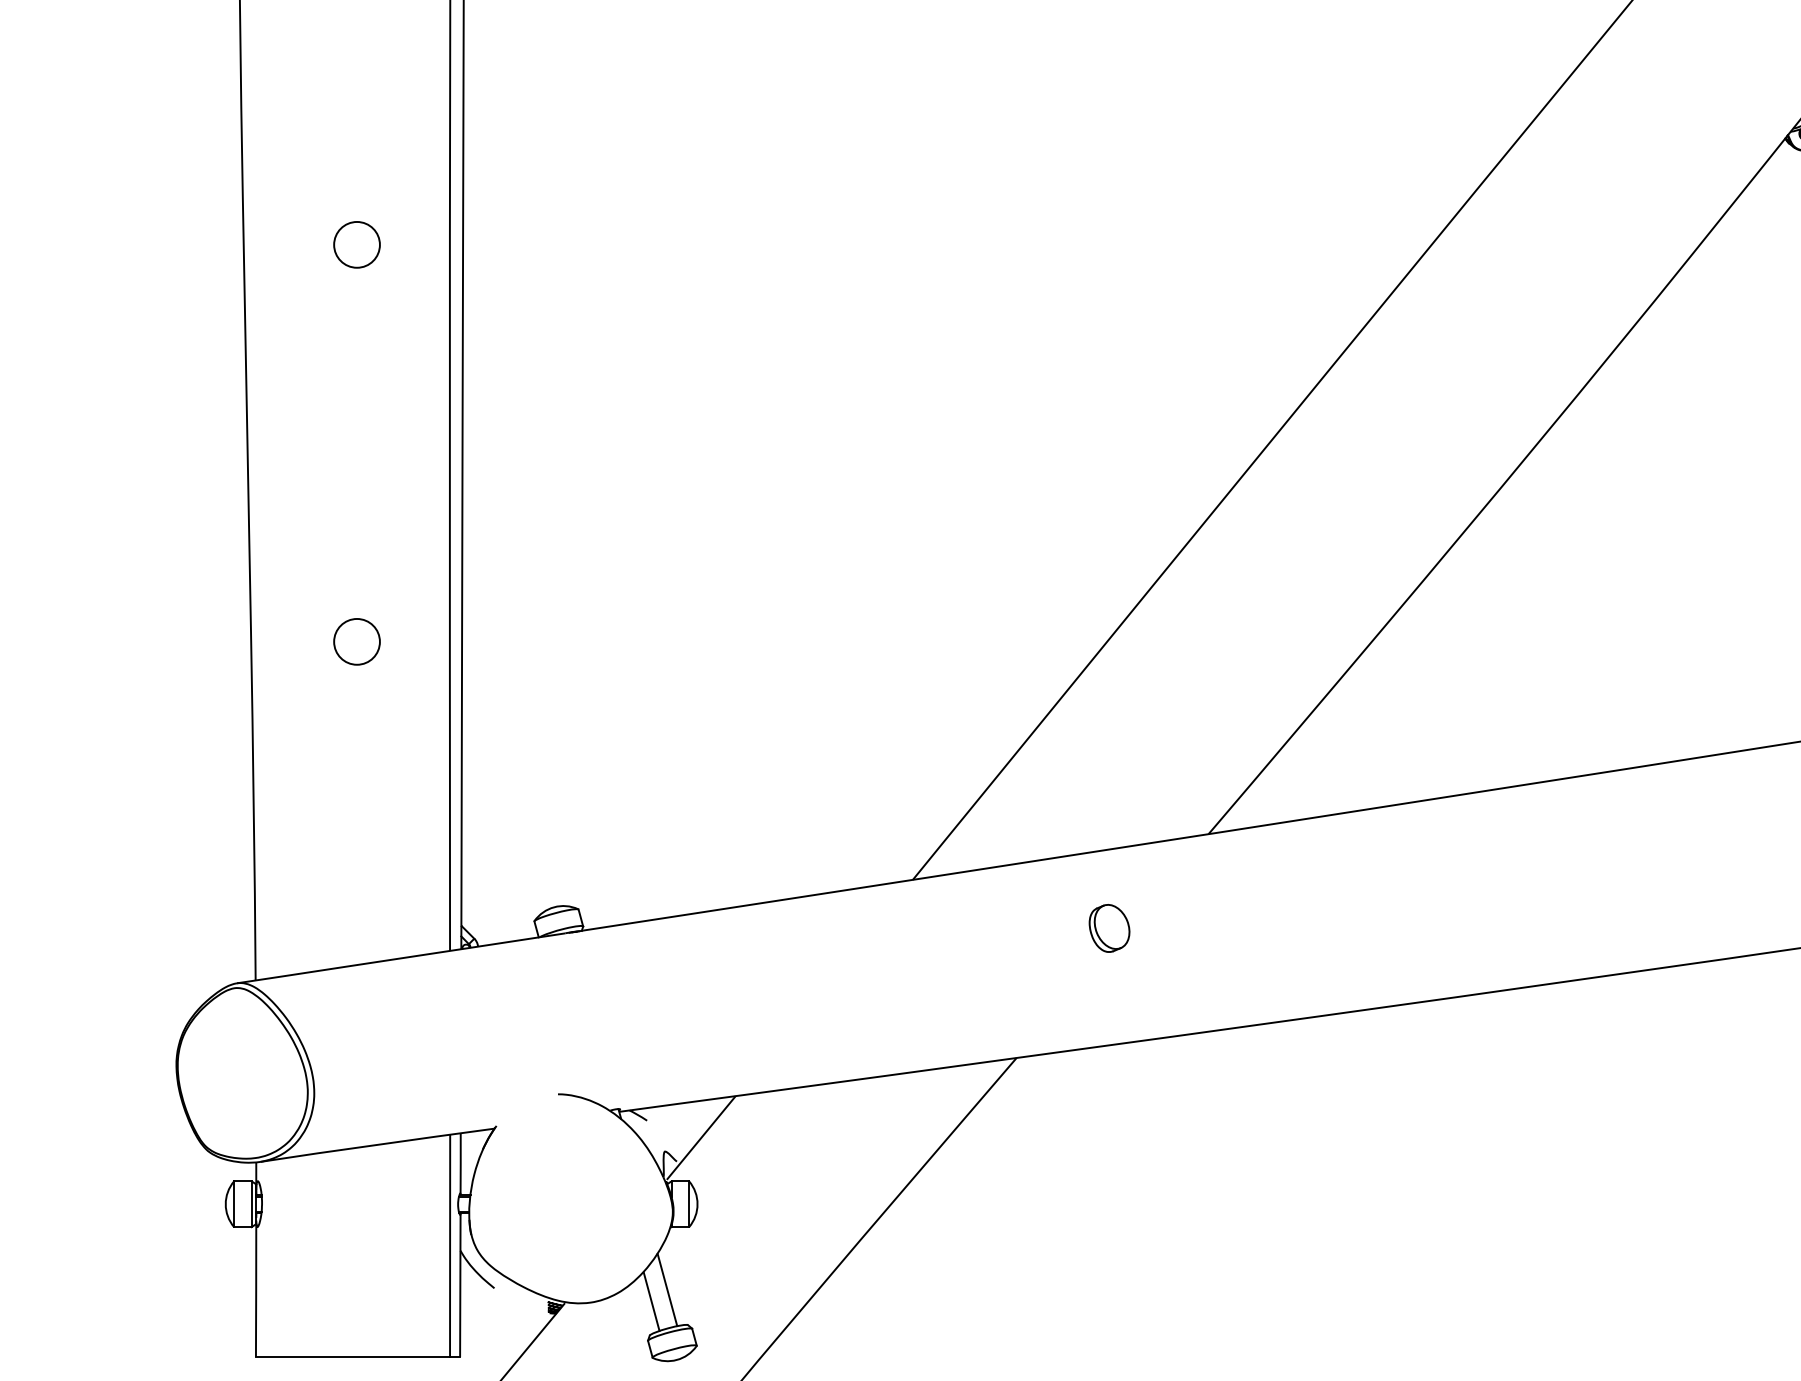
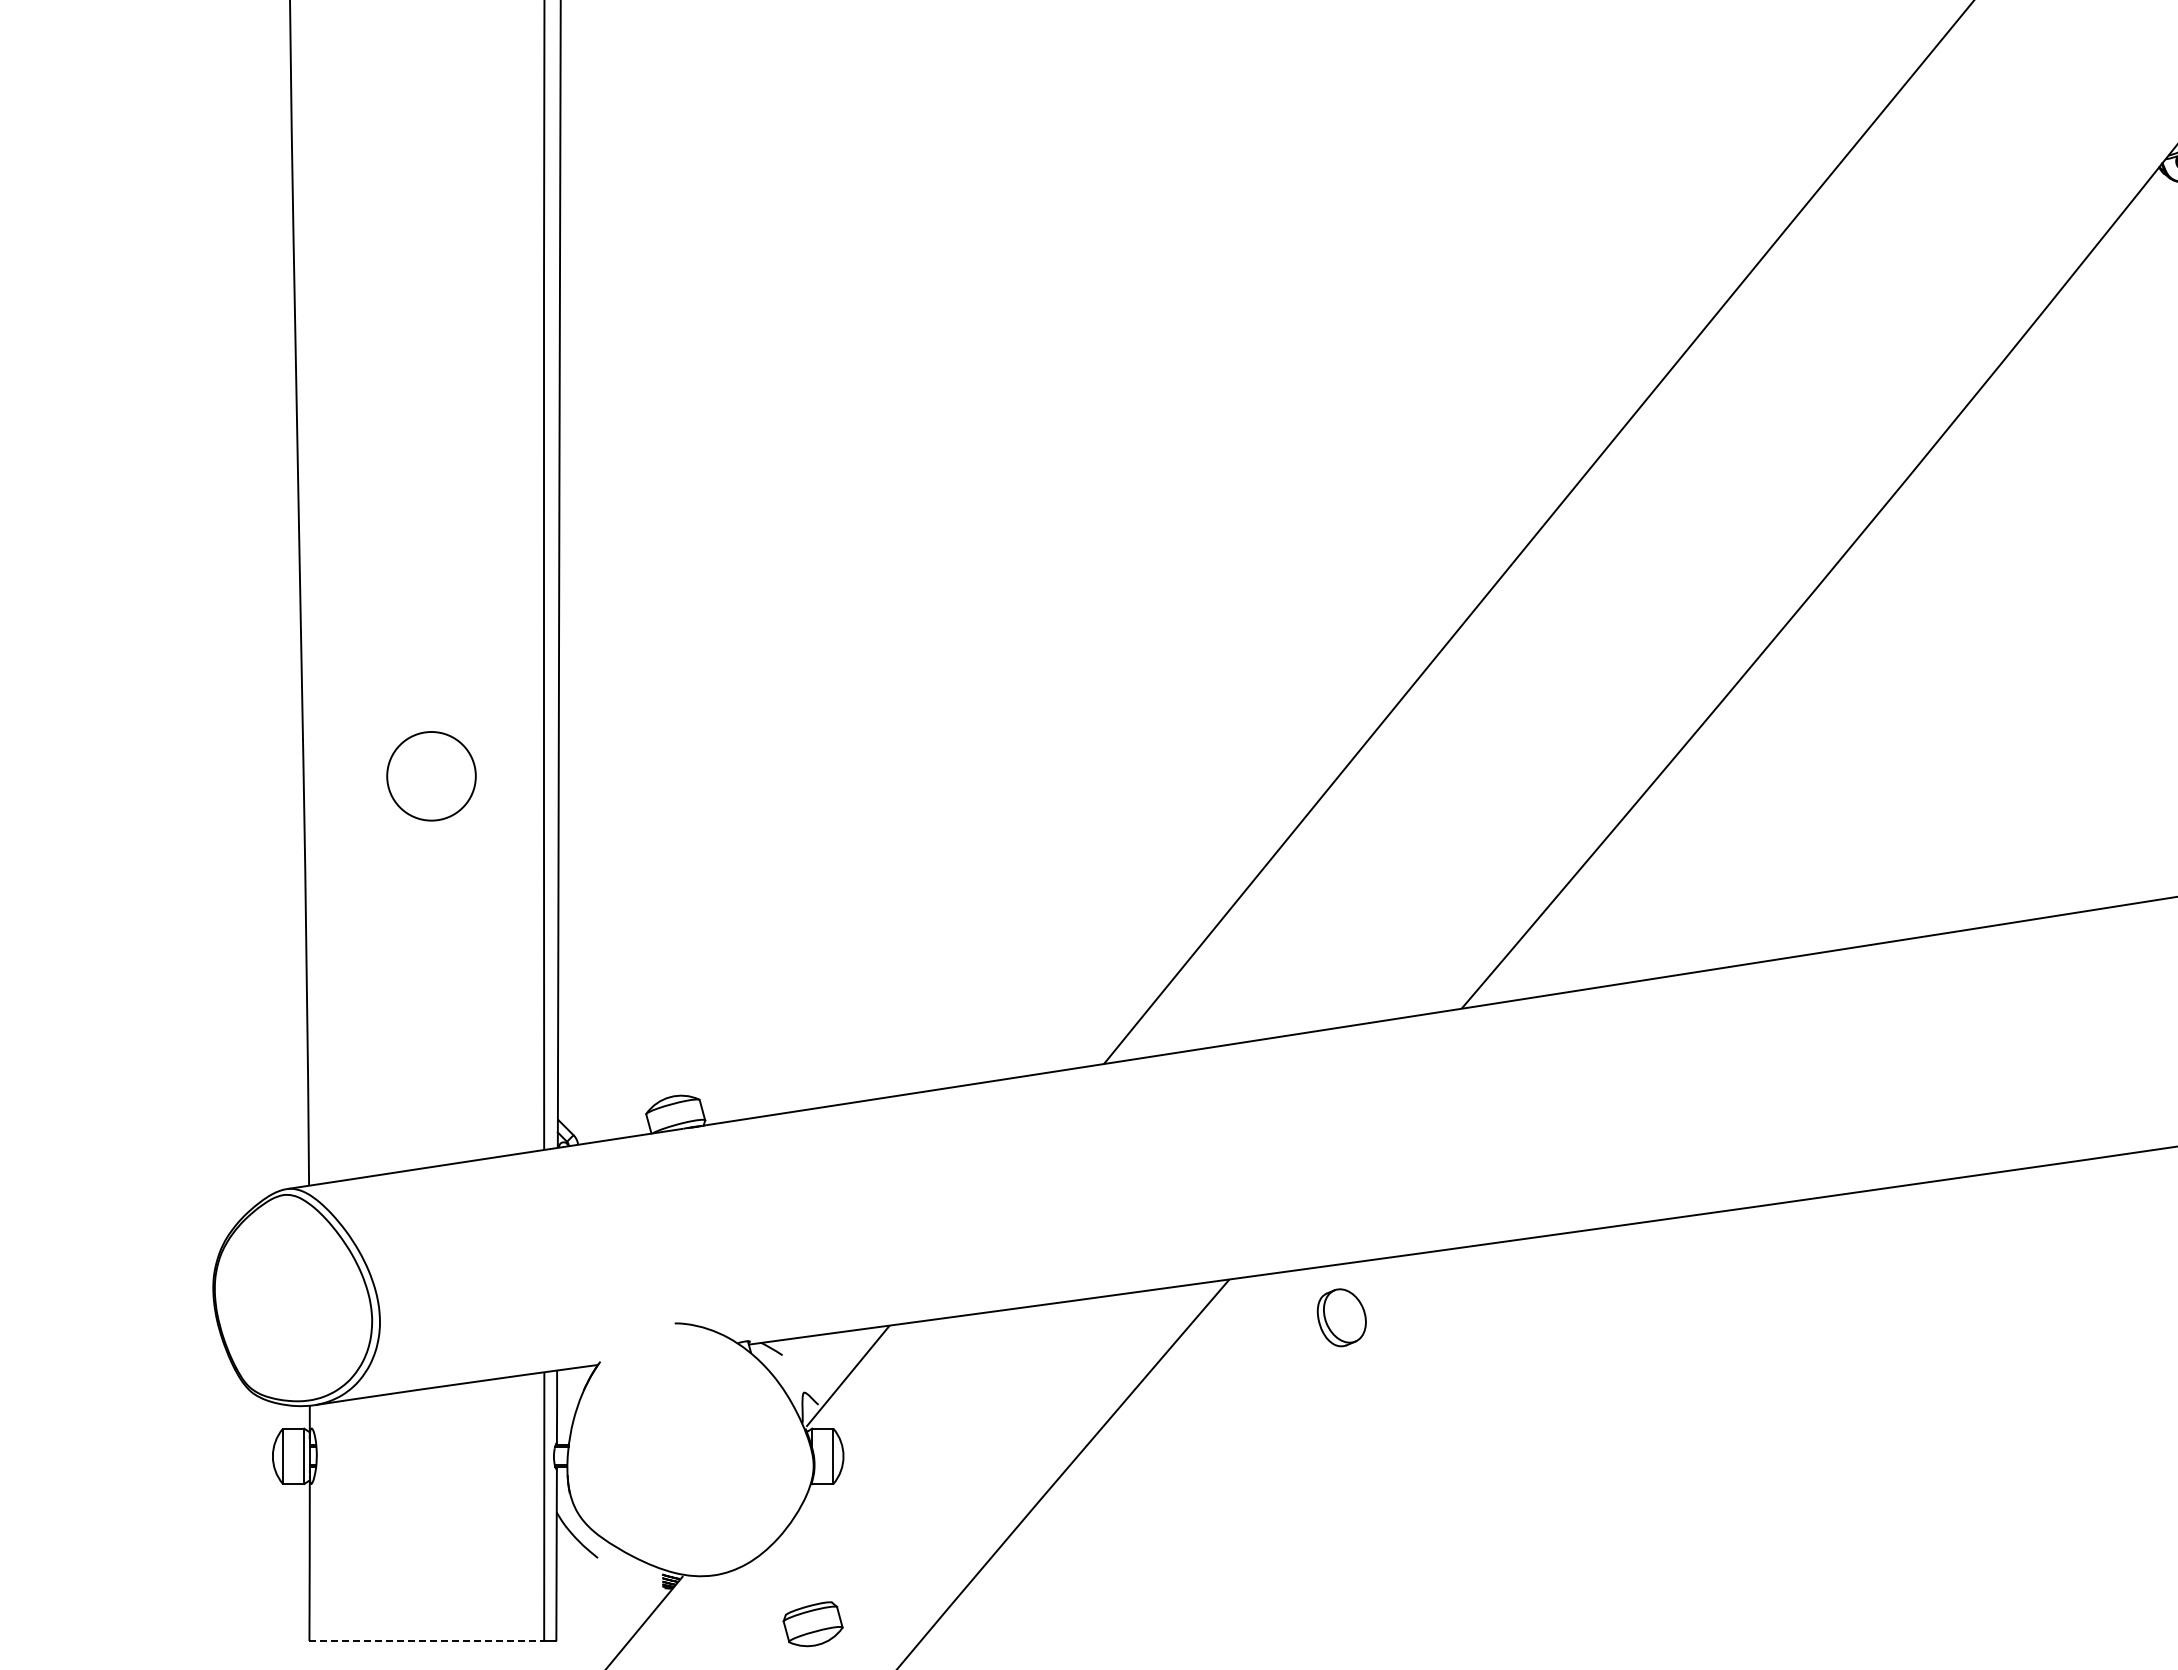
circle: (356, 244) -> (431, 295), removed
circle: (356, 641) -> (431, 775), size x1.6
part: (1109, 928) -> (1341, 1317), moved
line: (666, 1289) -> (806, 1559), removed
line: (651, 1301) -> (787, 1574), removed
line: (353, 1357) -> (427, 1641), solid -> dashed

